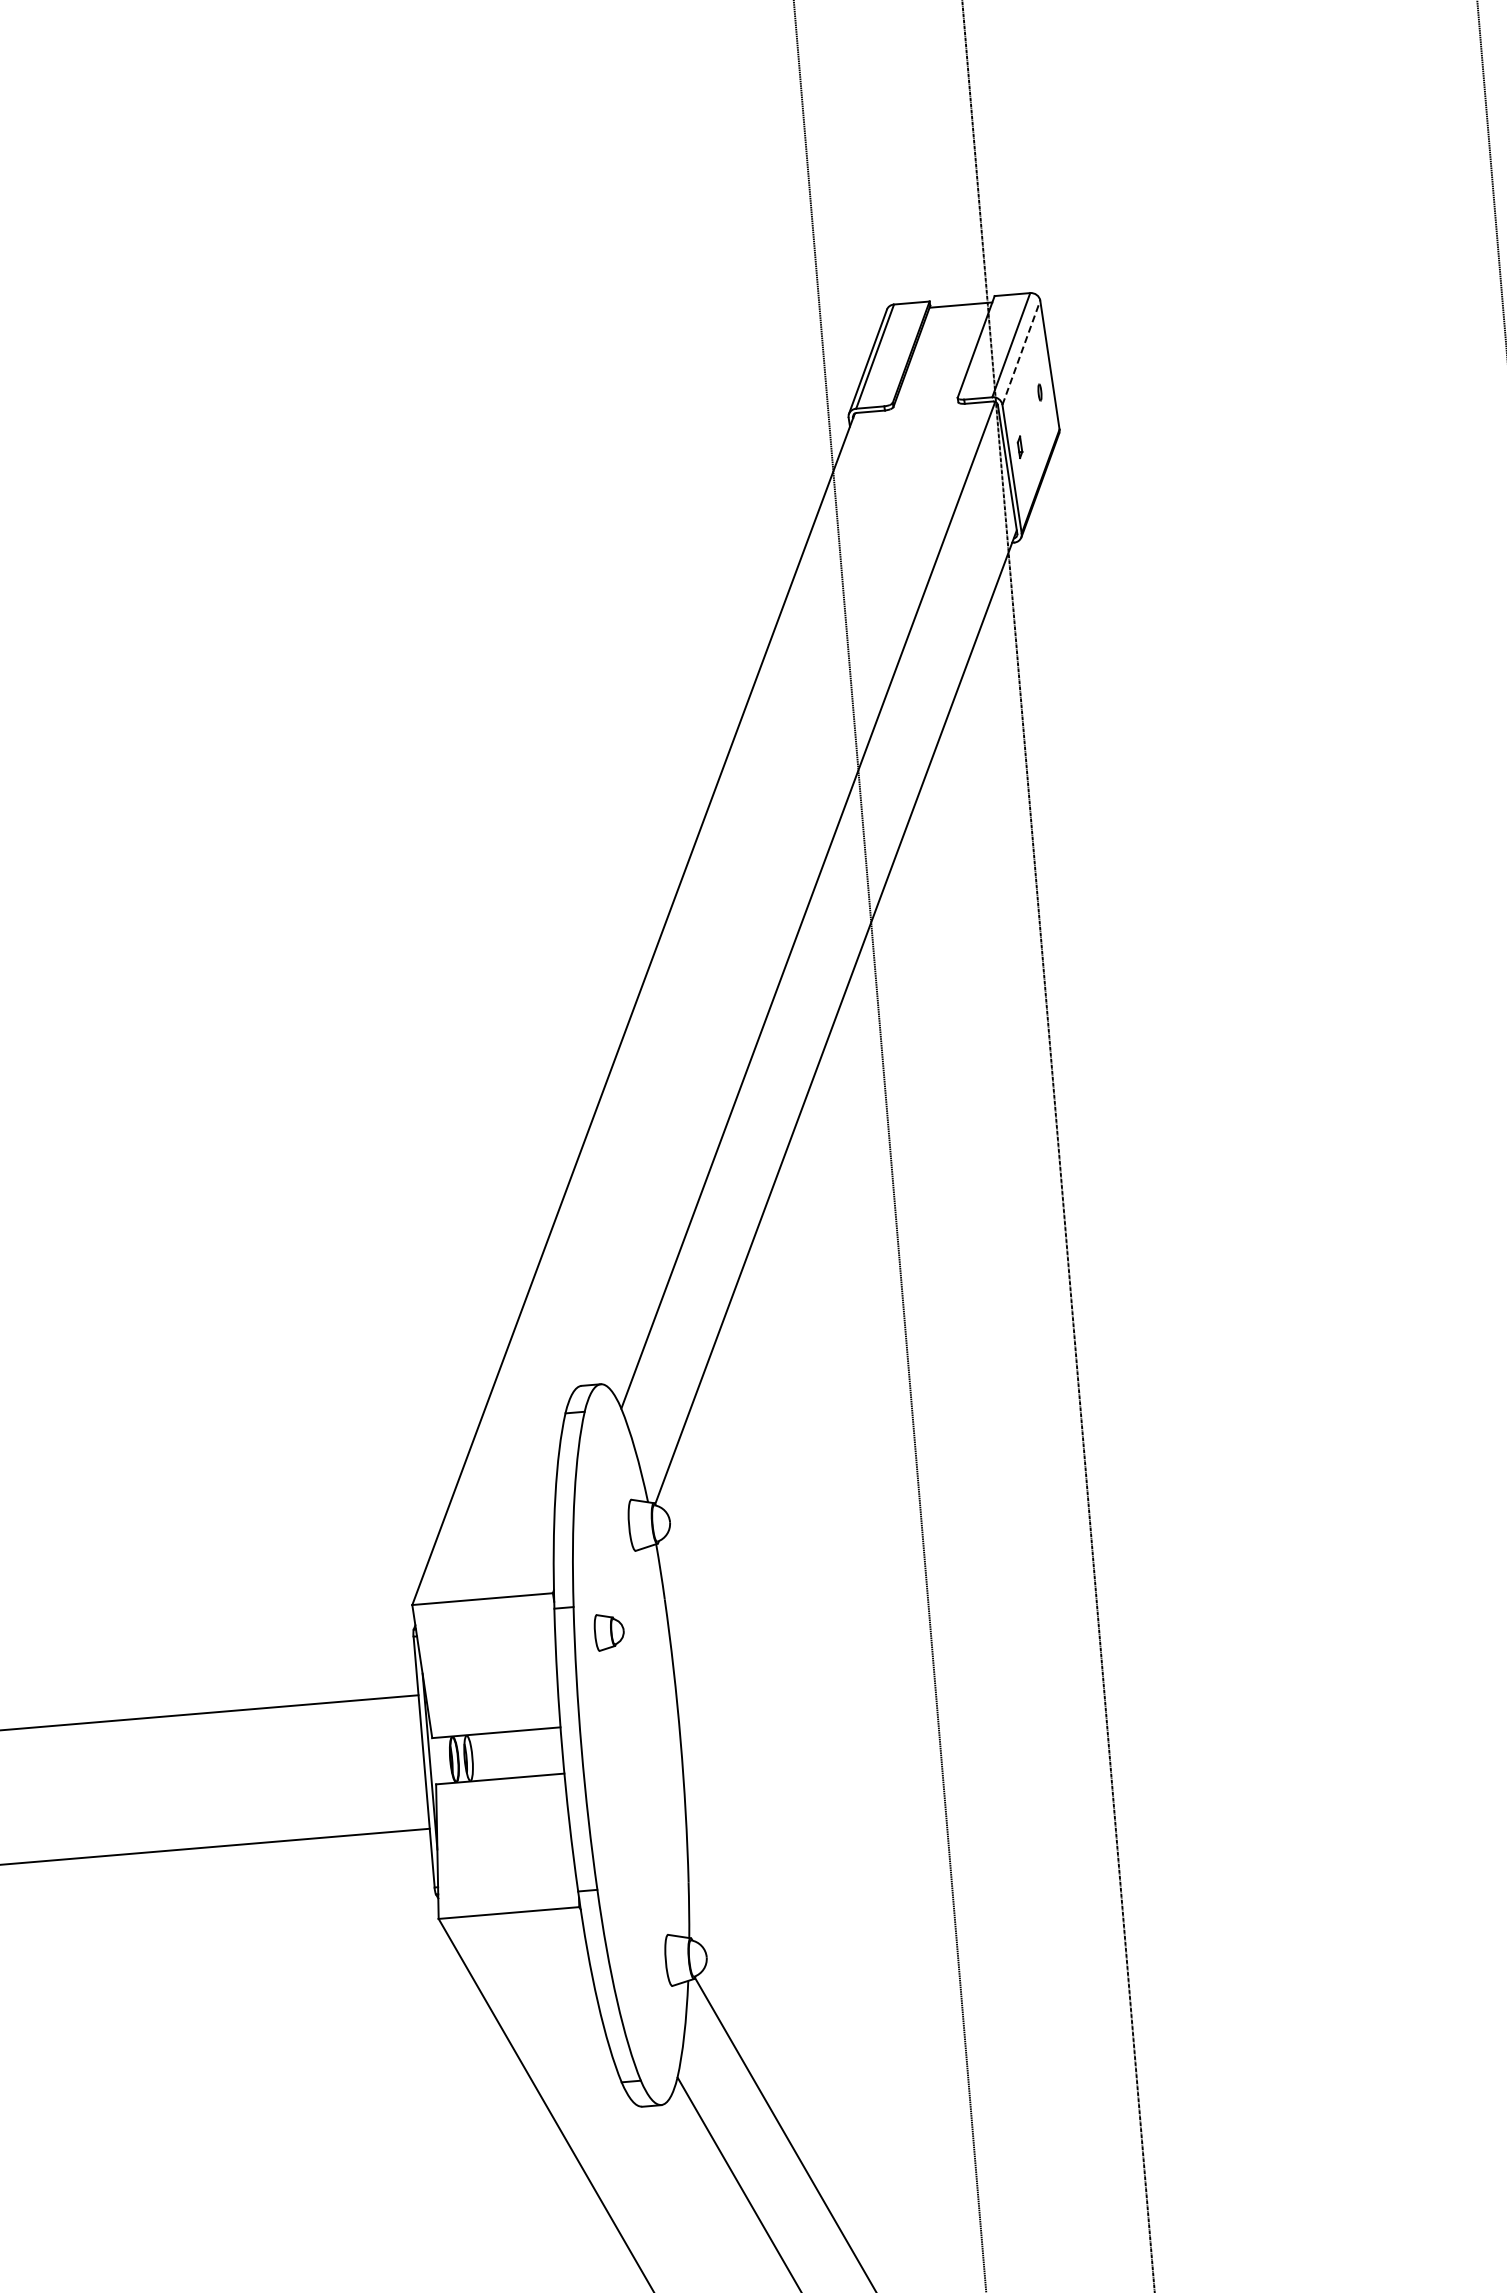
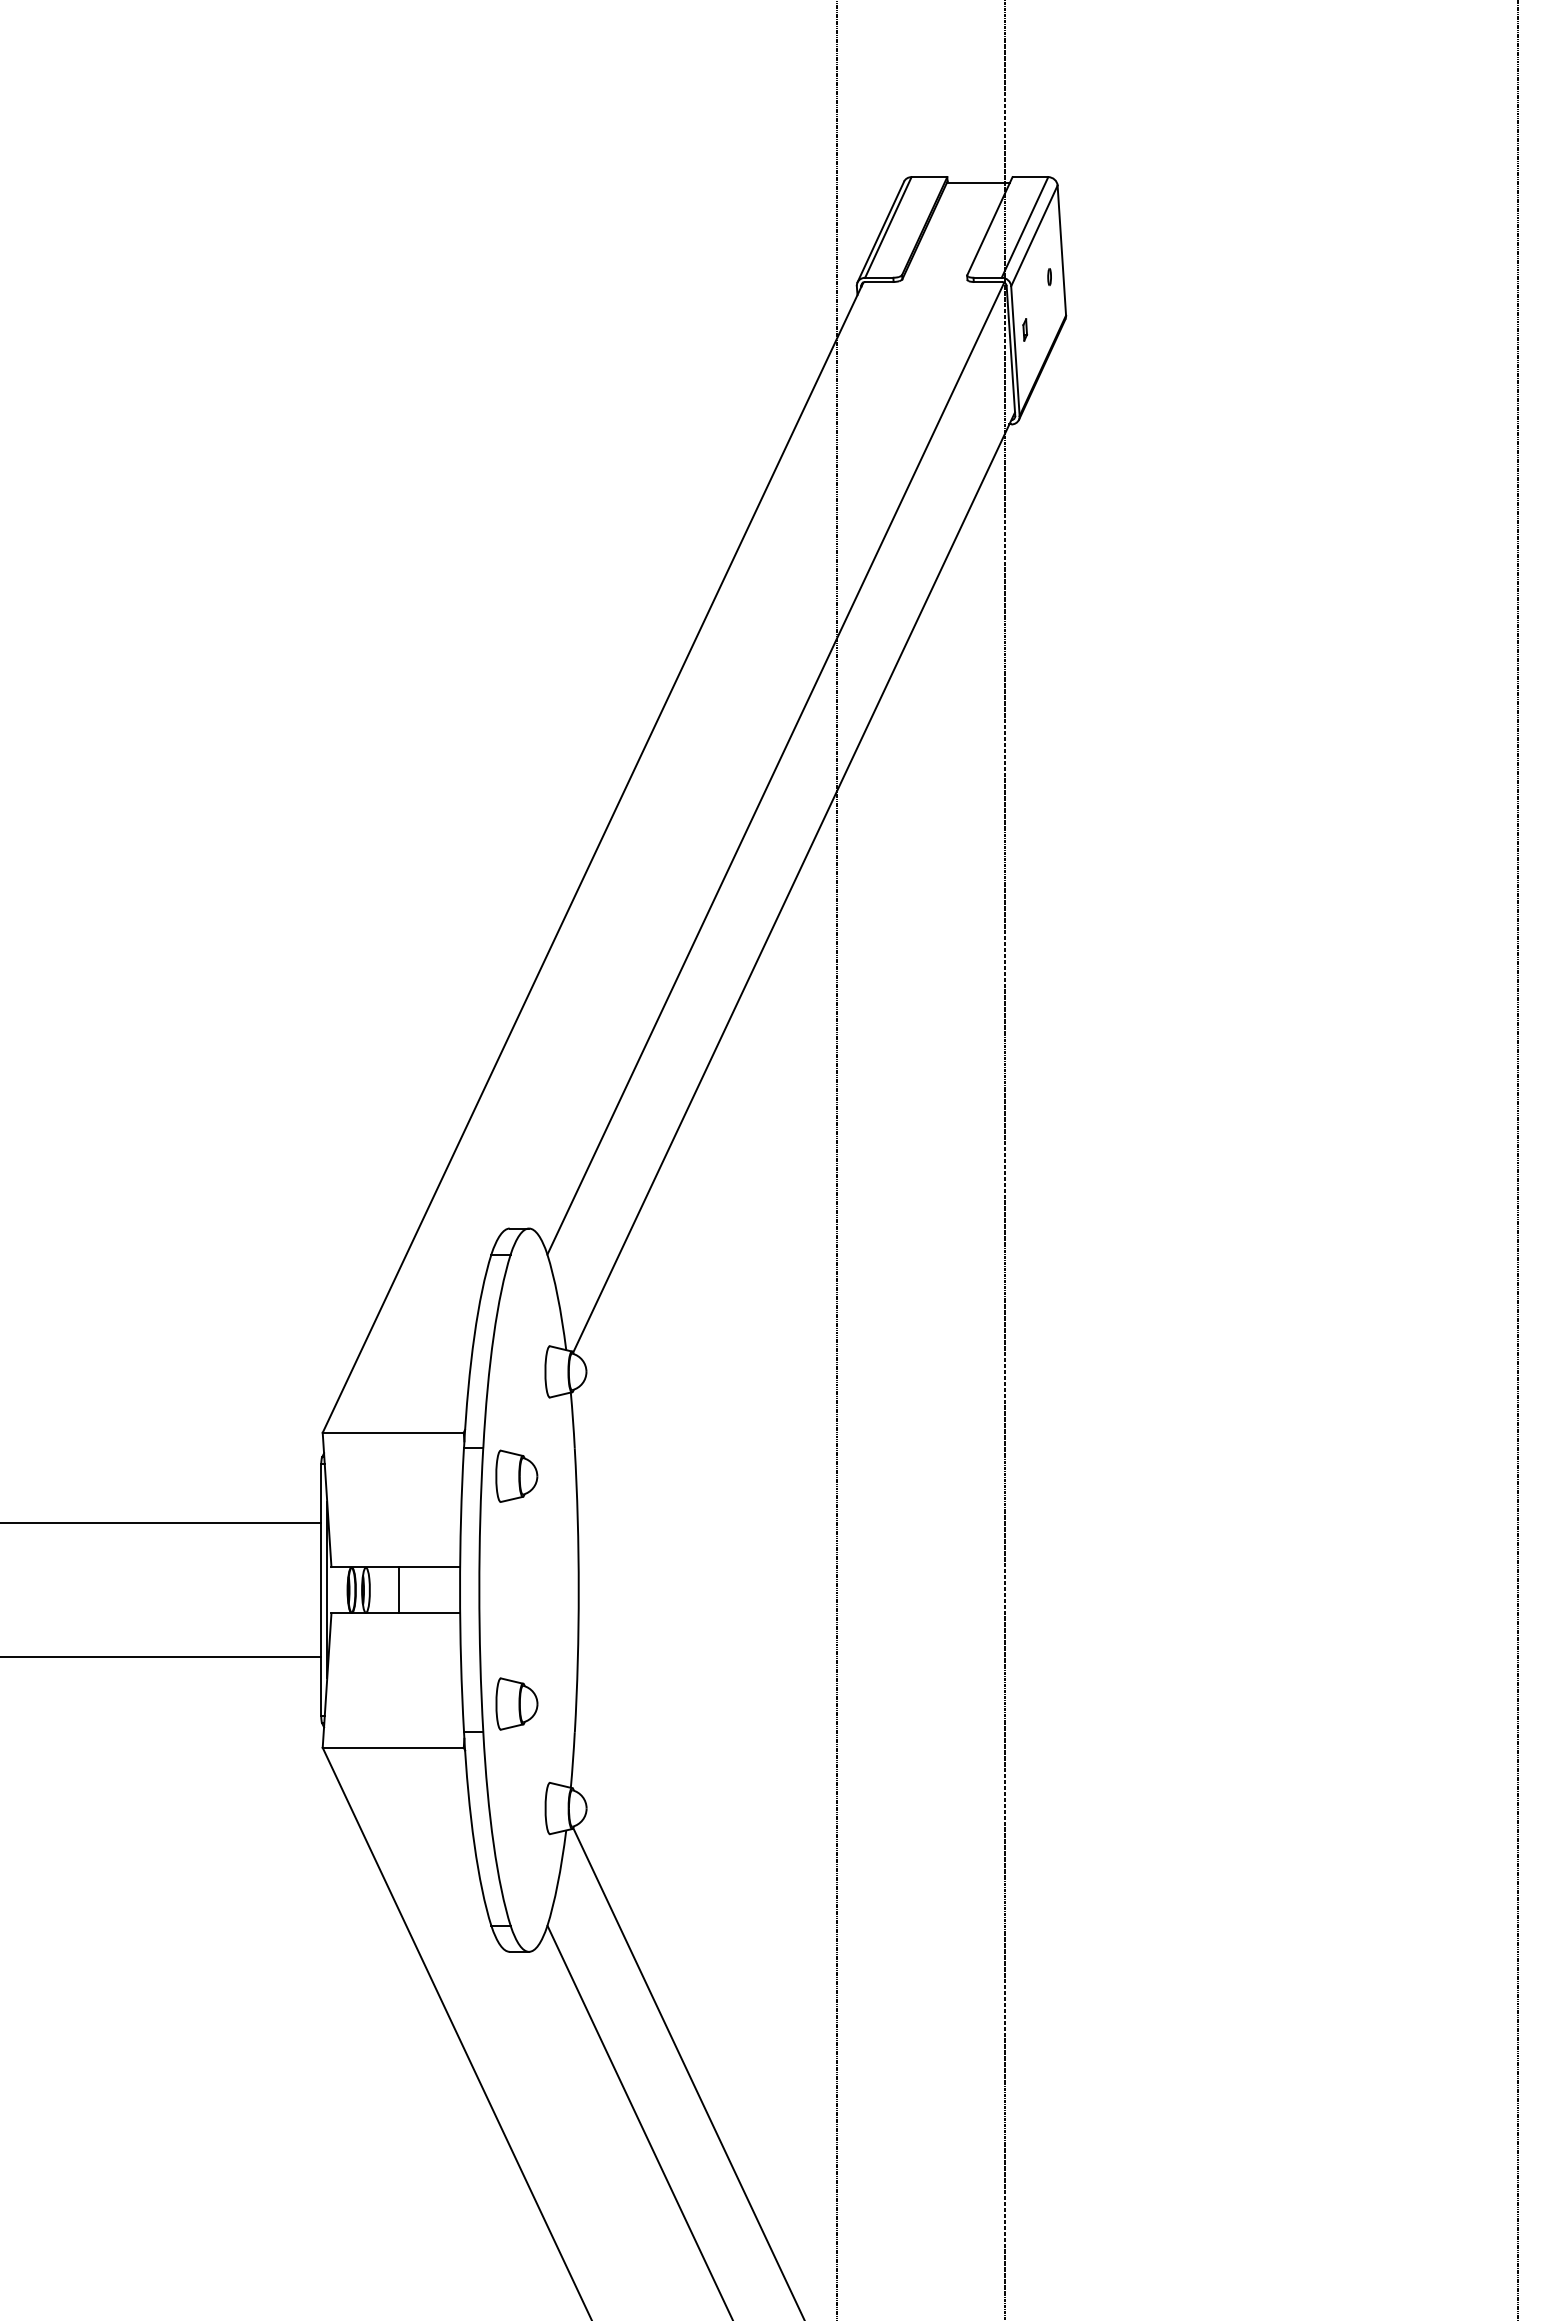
line: (1021, 352) -> (1034, 235), dashed -> solid
part: (608, 1631) -> (516, 1475), size x1.43
line: (501, 1755) -> (398, 1590), added
part: (628, 1858) -> (516, 1703), added

